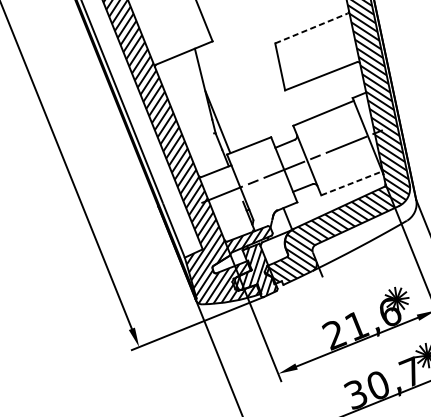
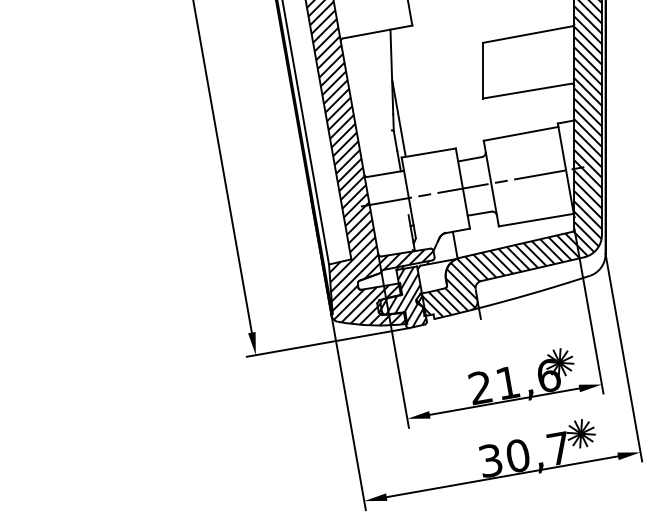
line: (312, 28) -> (528, 34), dashed -> solid
line: (351, 183) -> (536, 220), dashed -> solid

